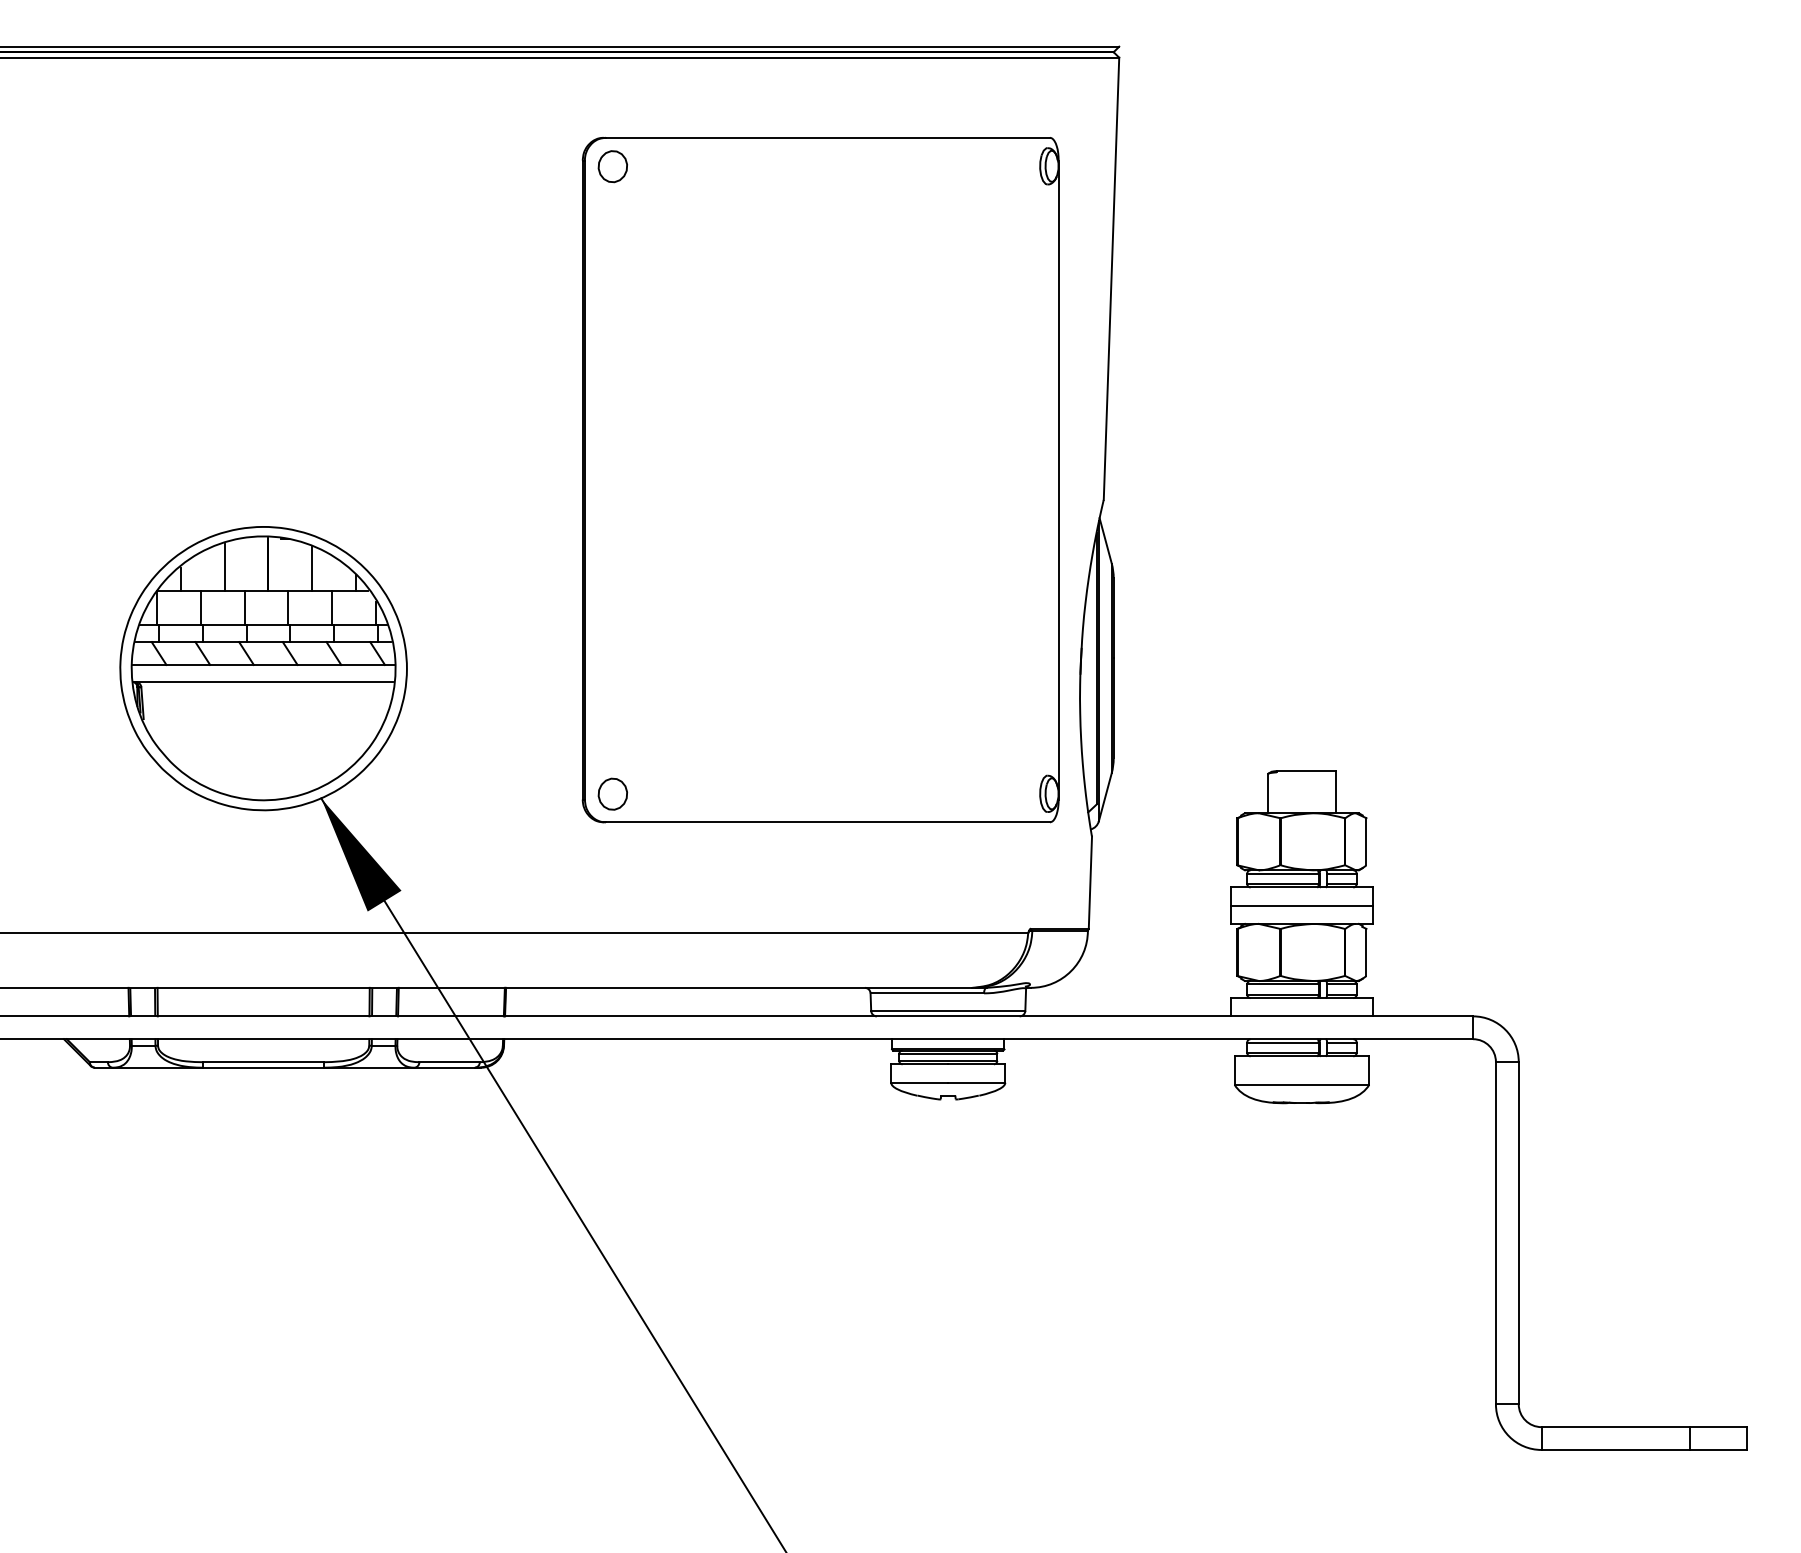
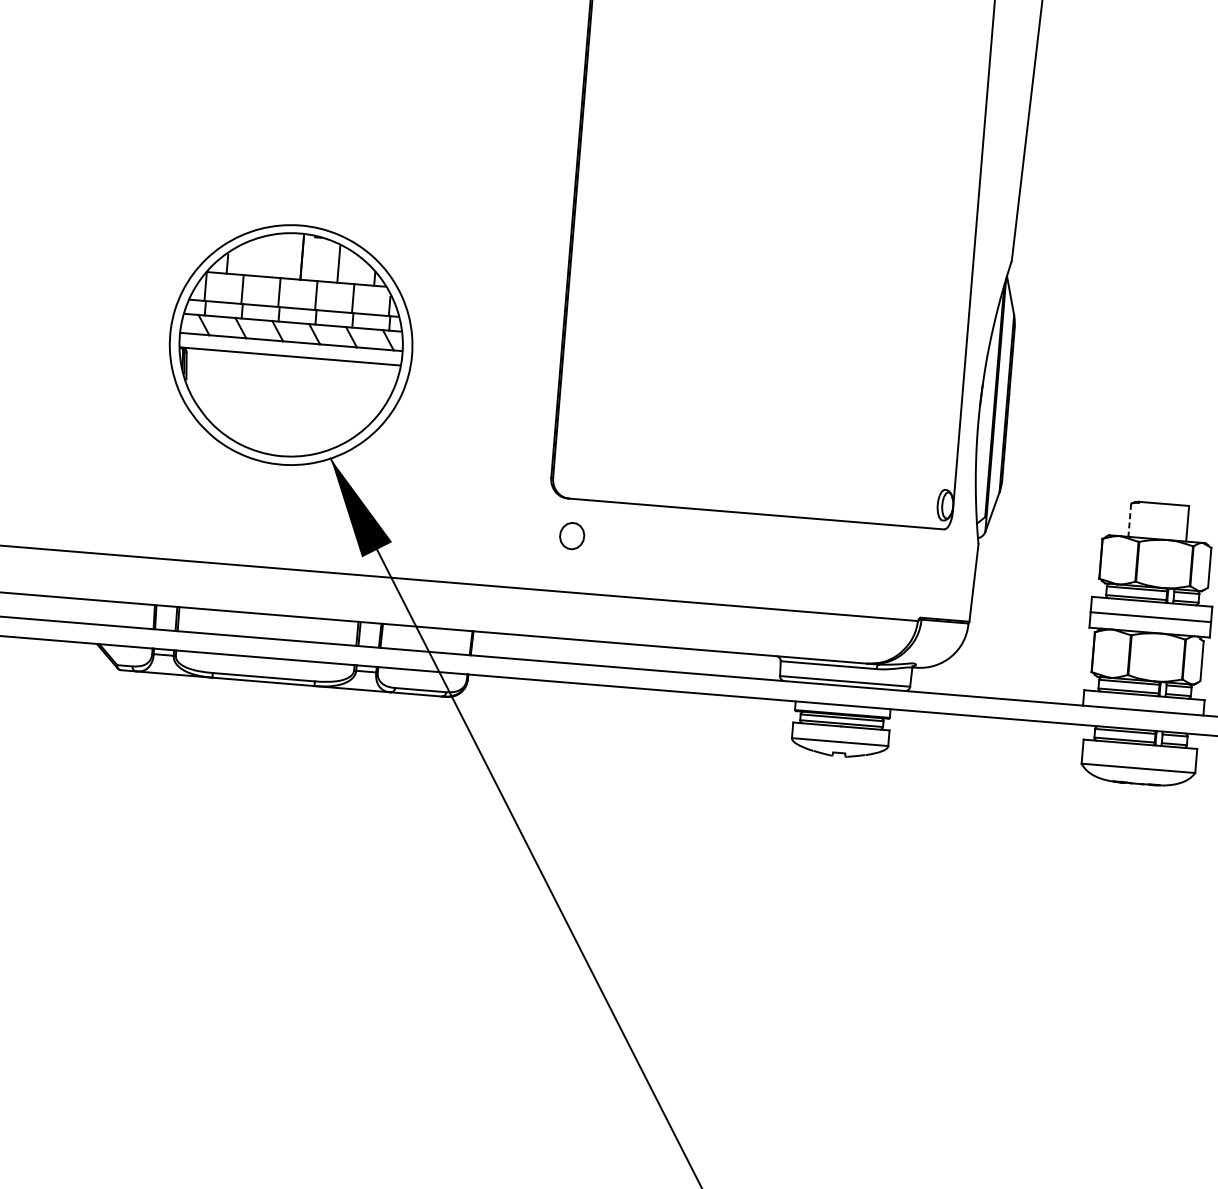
line: (224, 567) -> (265, 257), removed
part: (612, 793) -> (571, 535), moved
line: (1267, 794) -> (1129, 520), solid -> dashed

